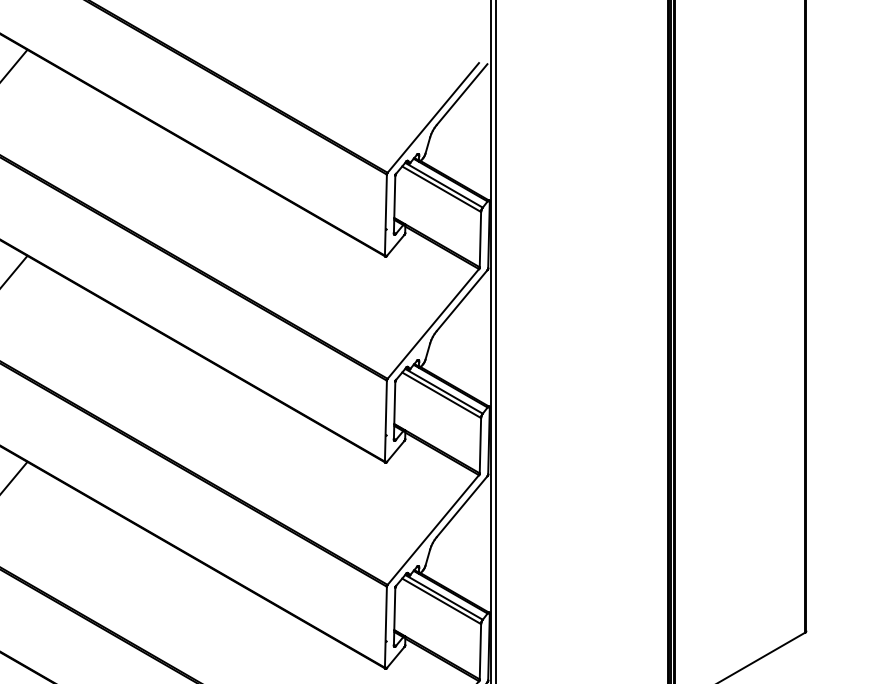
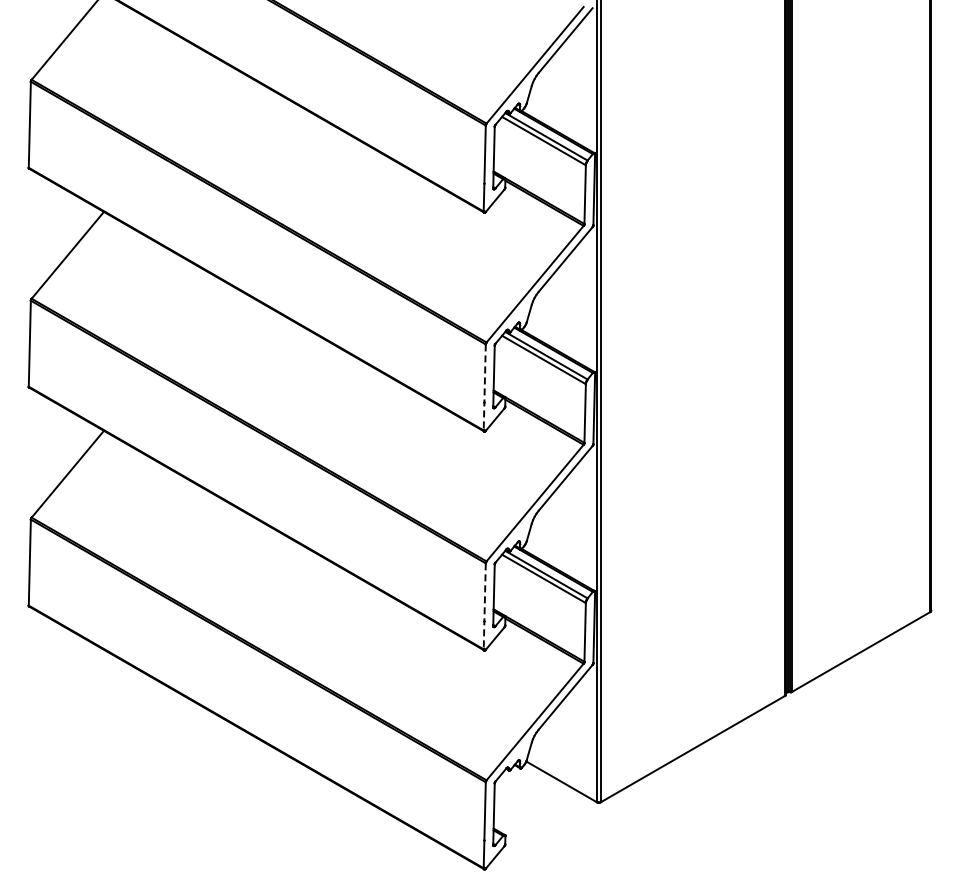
line: (385, 421) -> (484, 387), solid -> dashed
line: (385, 627) -> (484, 606), solid -> dashed

